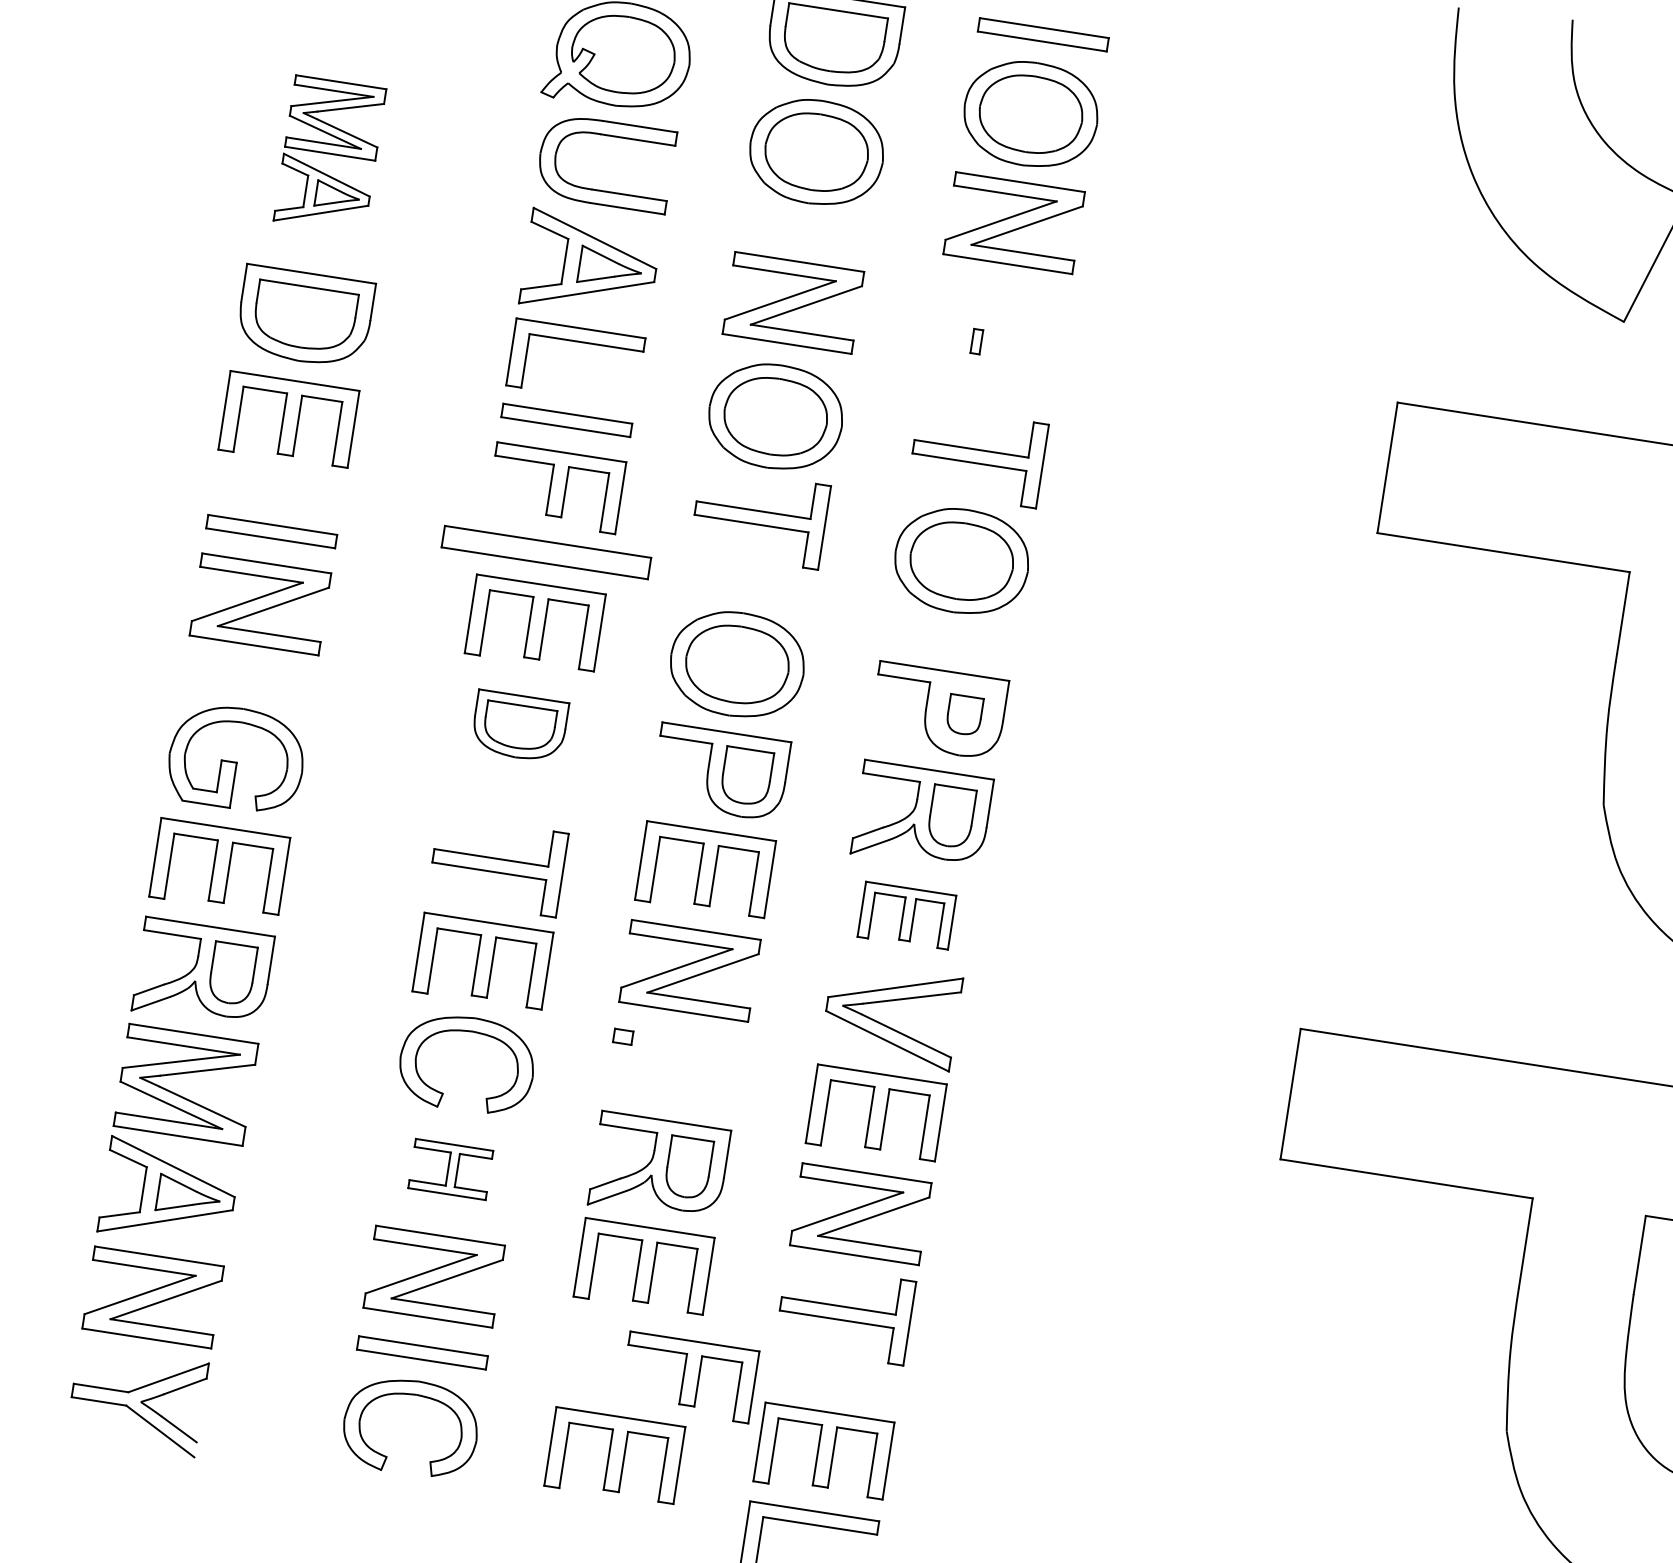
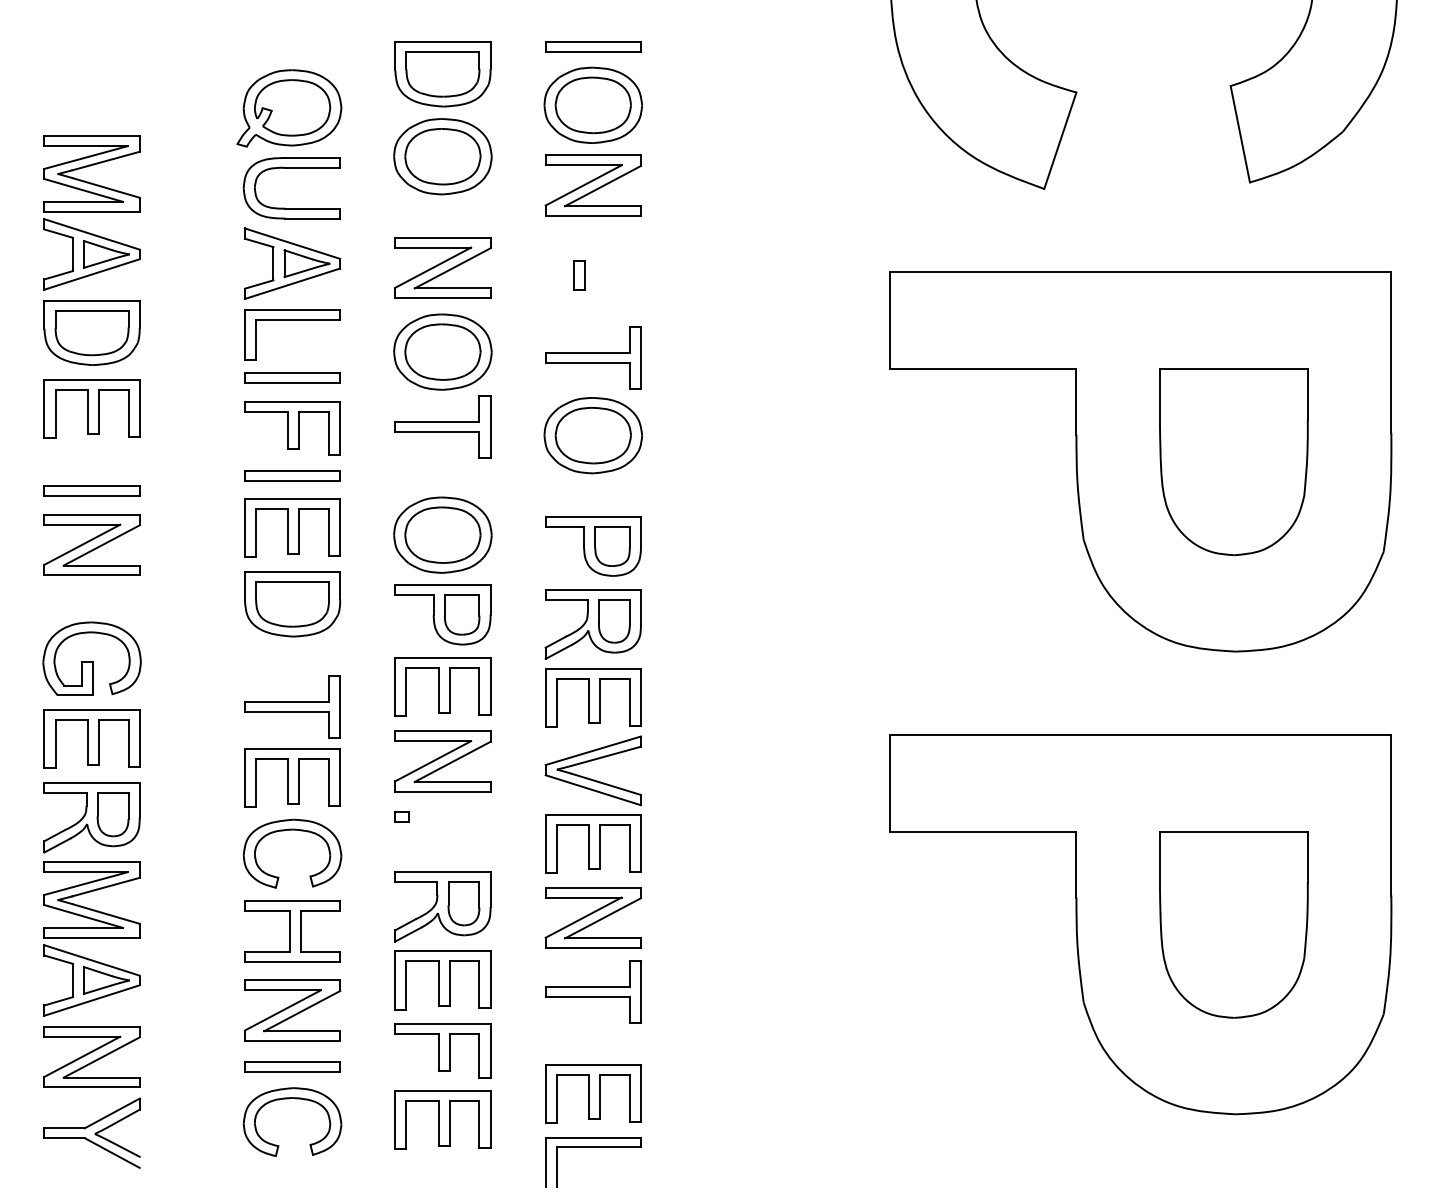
part: (329, 154) -> (91, 212), size x1.43
part: (976, 341) -> (579, 275), size x1.67
part: (546, 552) -> (292, 475), size x0.62
part: (964, 715) -> (612, 546), size x1.43
part: (519, 726) -> (292, 604), size x1.43
part: (907, 915) -> (593, 697), size x1.43
part: (450, 1169) -> (292, 931), size x1.67
part: (688, 1376) -> (442, 1050), moved

